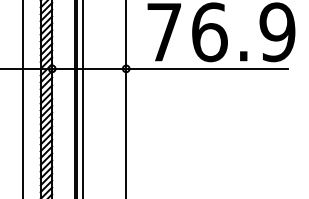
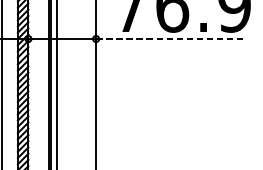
line: (207, 68) -> (170, 38), solid -> dashed

